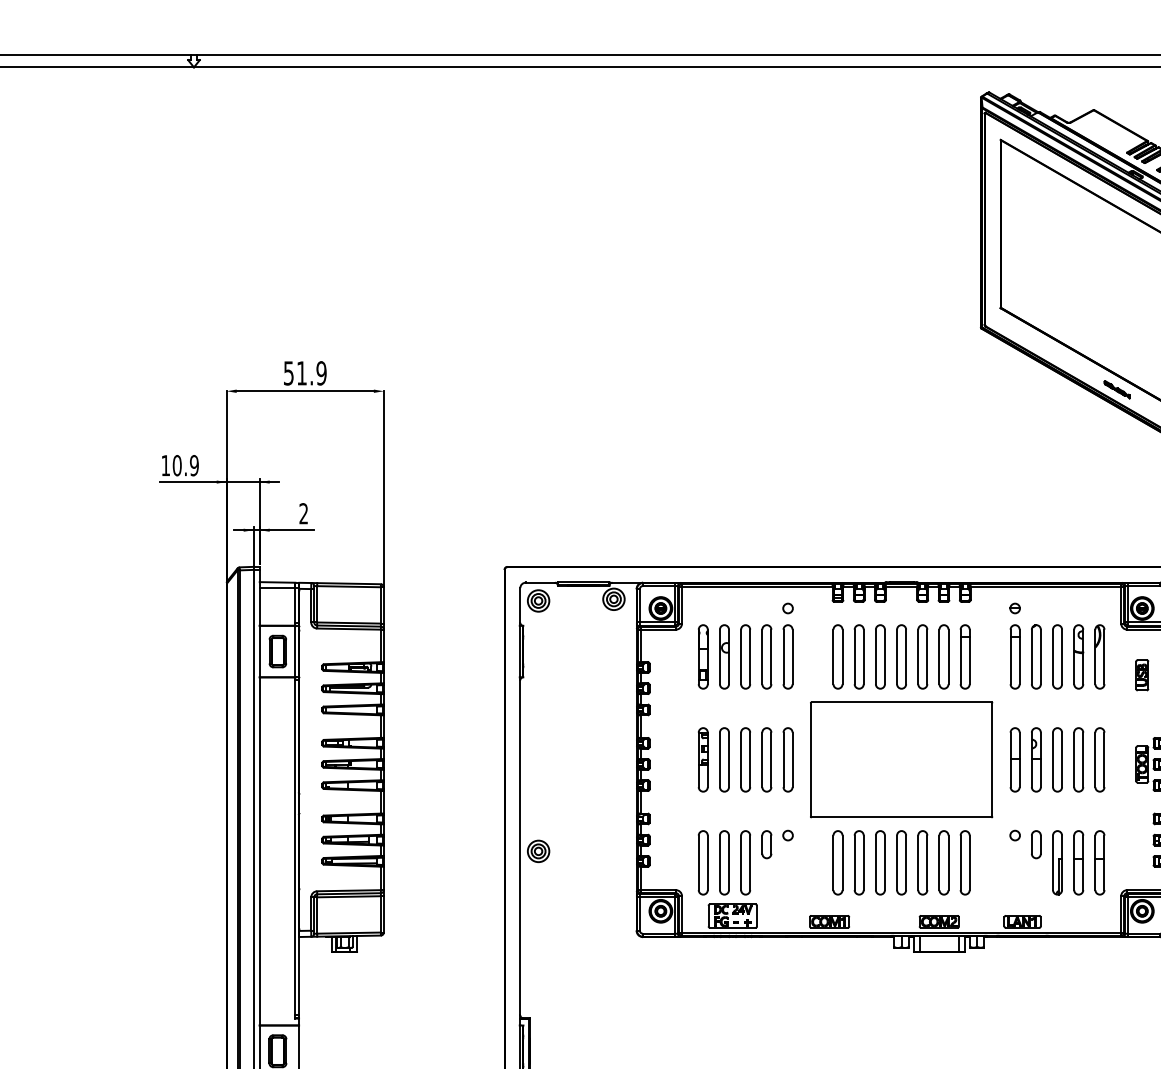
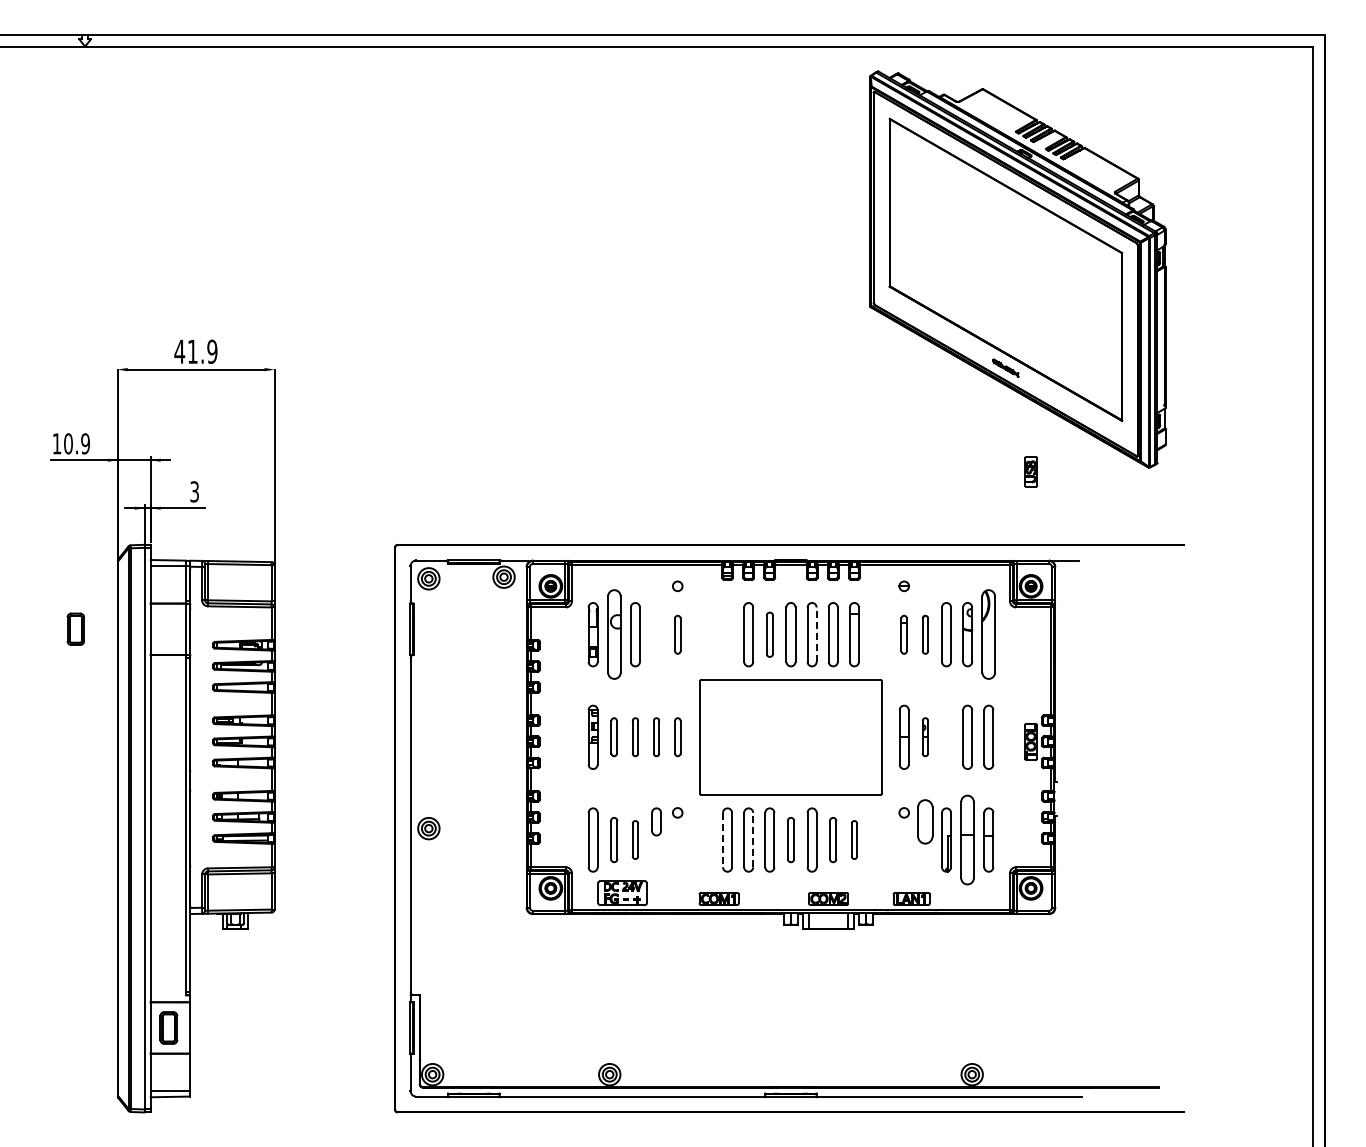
text: (288, 373) -> (179, 351), 51.9 -> 41.9
text: (303, 513) -> (194, 491), 2 -> 3
part: (277, 650) -> (75, 628), moved
part: (723, 656) -> (613, 634), size x1.4
part: (766, 656) -> (656, 634), removed
part: (787, 656) -> (677, 634), size x0.6
part: (837, 656) -> (727, 634), removed
part: (880, 656) -> (769, 634), size x0.7
line: (927, 656) -> (816, 634), solid -> dashed
part: (1014, 656) -> (903, 634), size x0.6
part: (1036, 656) -> (925, 634), size x0.6
part: (1099, 656) -> (988, 634), size x1.4
part: (1141, 674) -> (1030, 471), moved
part: (723, 759) -> (613, 736), size x0.6
part: (745, 759) -> (635, 736), size x0.6
part: (766, 759) -> (656, 736), size x0.6
part: (787, 759) -> (677, 736), size x0.6
part: (1036, 759) -> (925, 736), size x0.6
part: (1057, 759) -> (946, 736), removed
part: (1036, 844) -> (925, 821), size x1.6
part: (723, 862) -> (613, 839), size x0.7
part: (745, 862) -> (635, 839), size x0.6
line: (864, 862) -> (753, 839), solid -> dashed
part: (901, 862) -> (790, 839), size x0.7
part: (943, 862) -> (832, 839), size x0.7
part: (965, 862) -> (854, 839), size x0.6
part: (1078, 862) -> (967, 839), size x1.4
line: (833, 863) -> (723, 840), solid -> dashed

